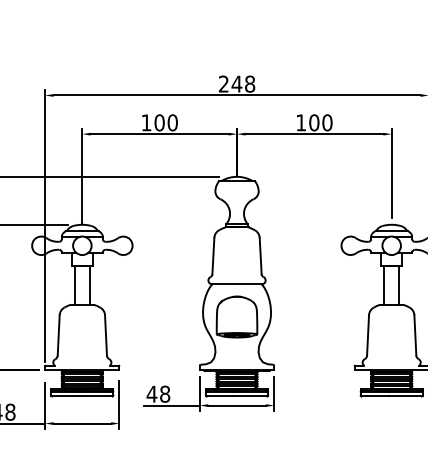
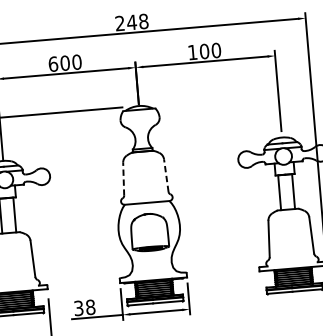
text: (146, 122) -> (53, 63), 100 -> 600
line: (213, 255) -> (123, 178), solid -> dashed
line: (260, 255) -> (166, 175), solid -> dashed
text: (151, 393) -> (78, 307), 48 -> 38

